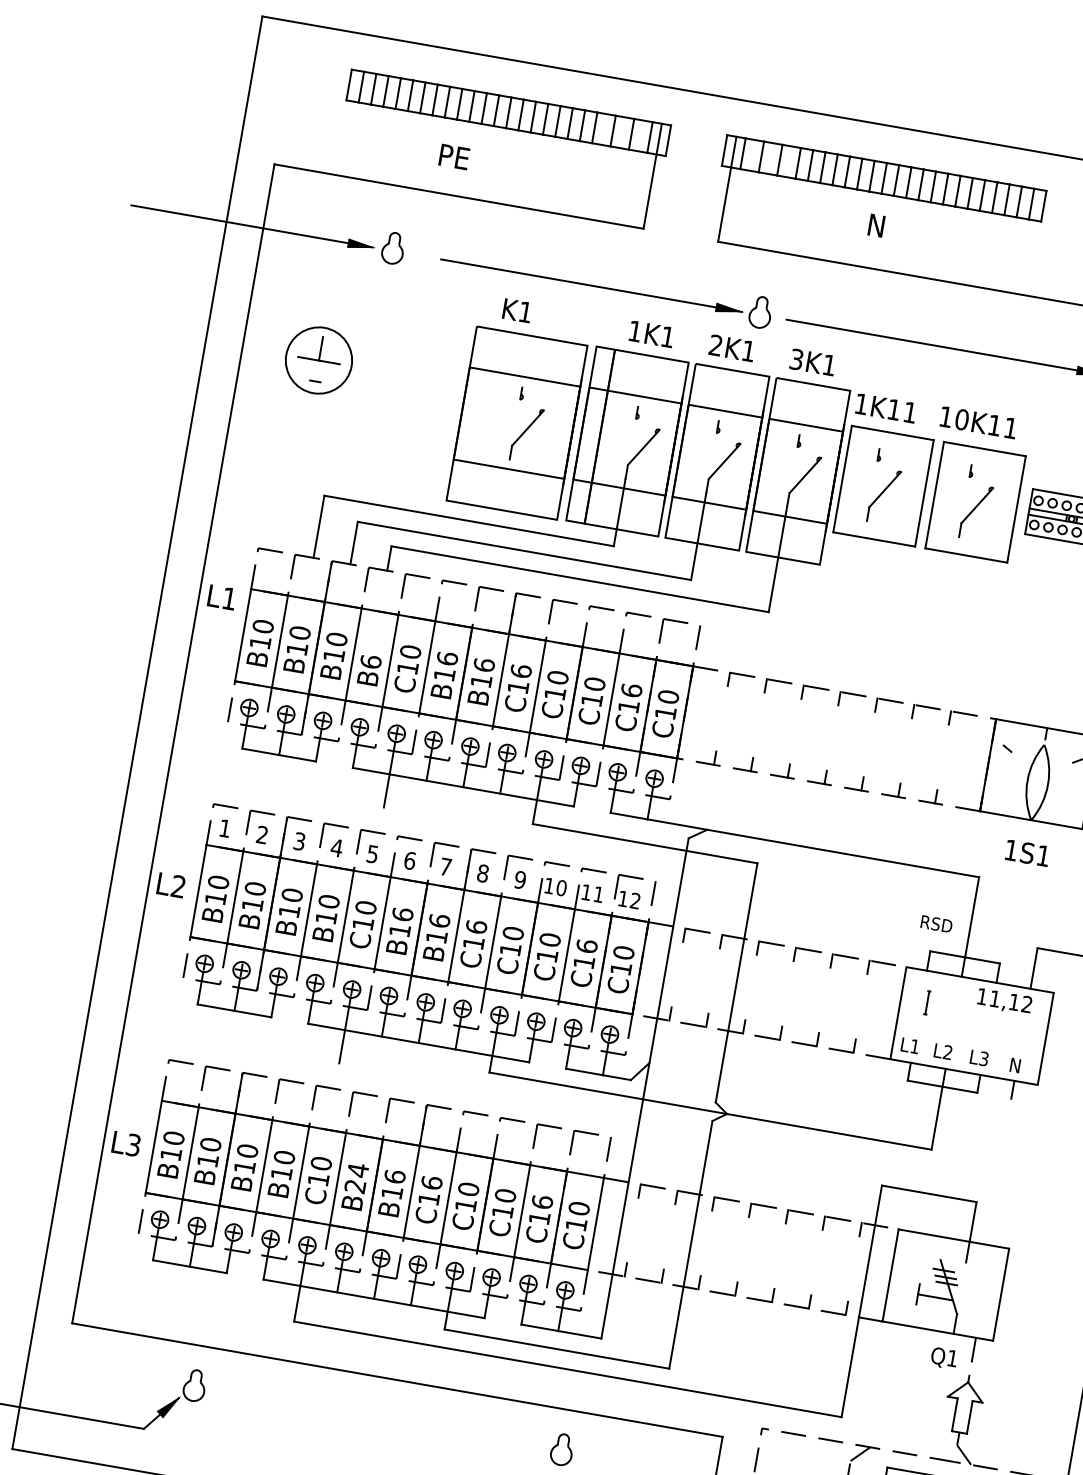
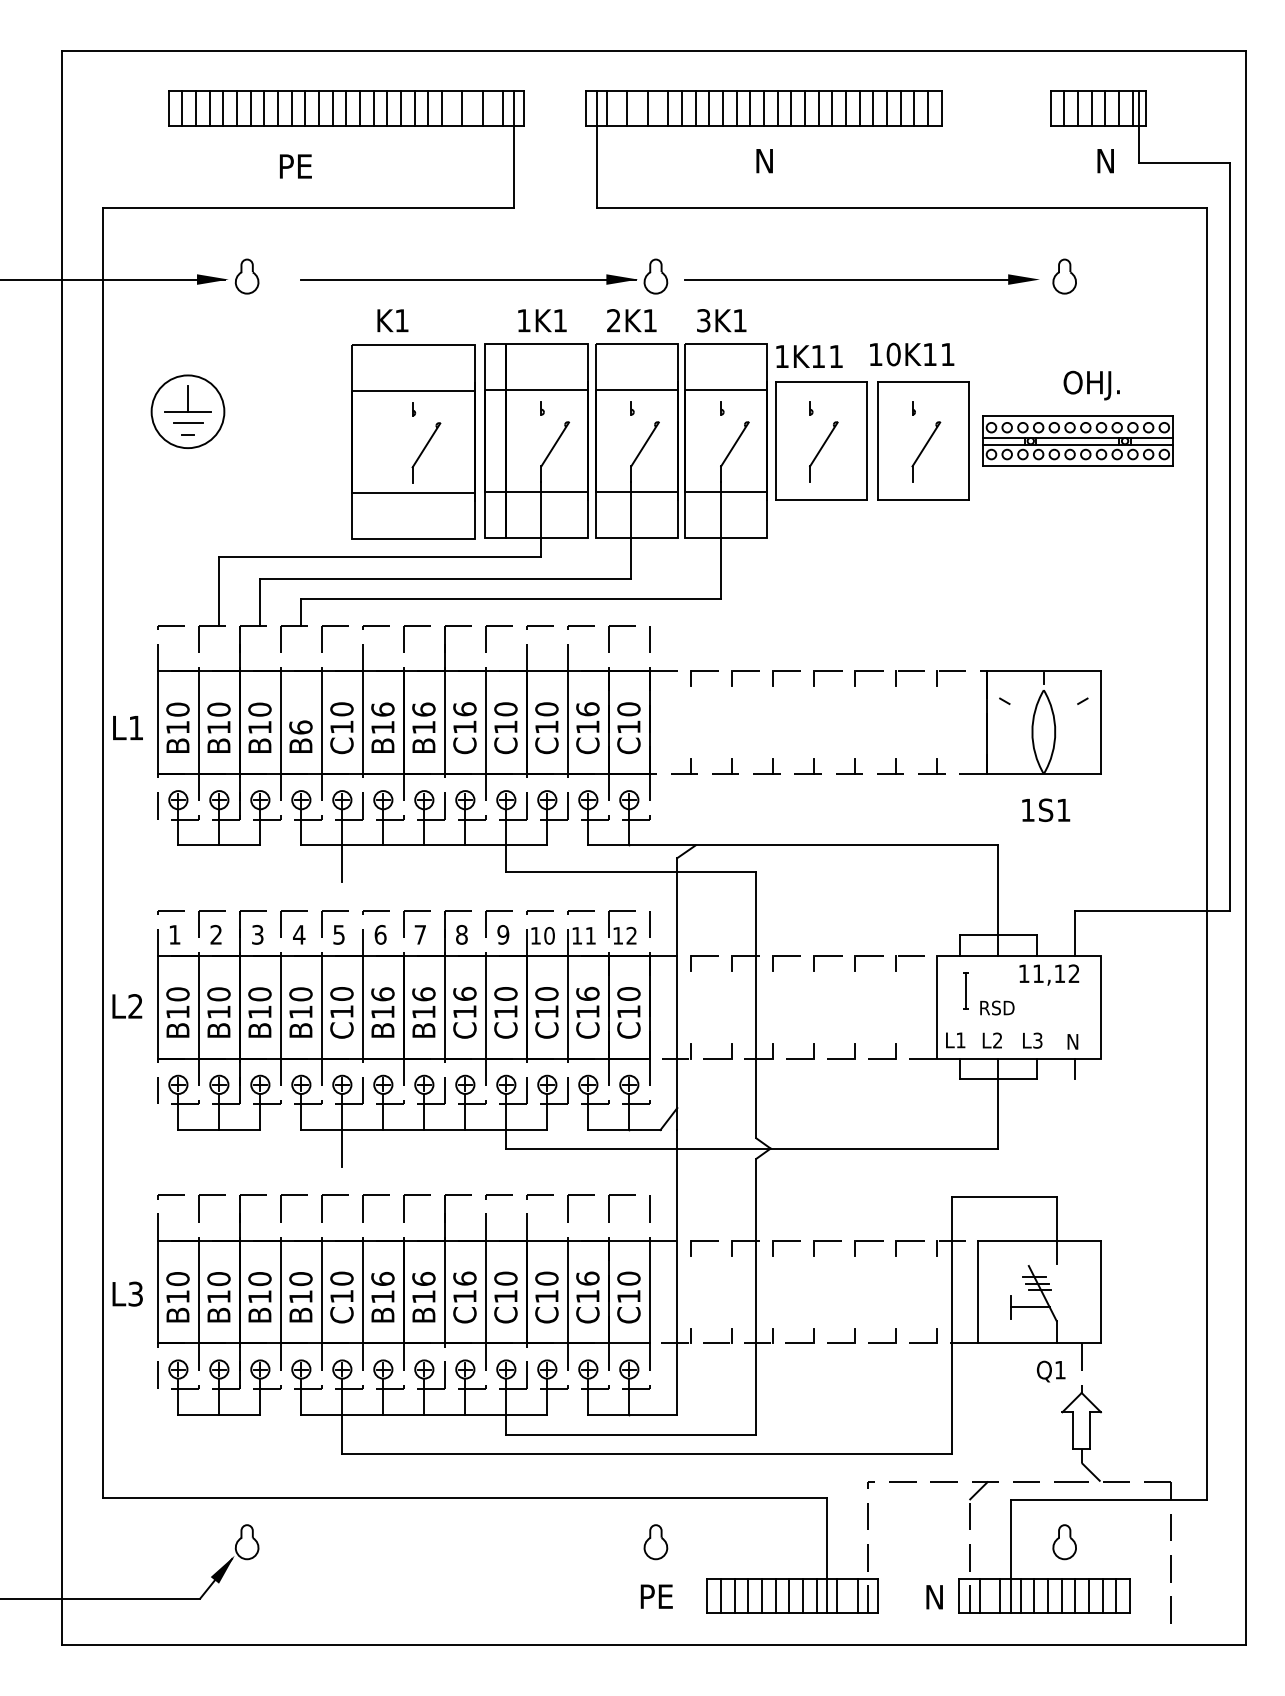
line: (316, 370) -> (187, 423), added
text: (221, 597) -> (127, 728), moved
text: (936, 923) -> (997, 1007), moved
part: (926, 1002) -> (965, 990), size x1.43
text: (356, 1177) -> (382, 1287), B24 -> B16

